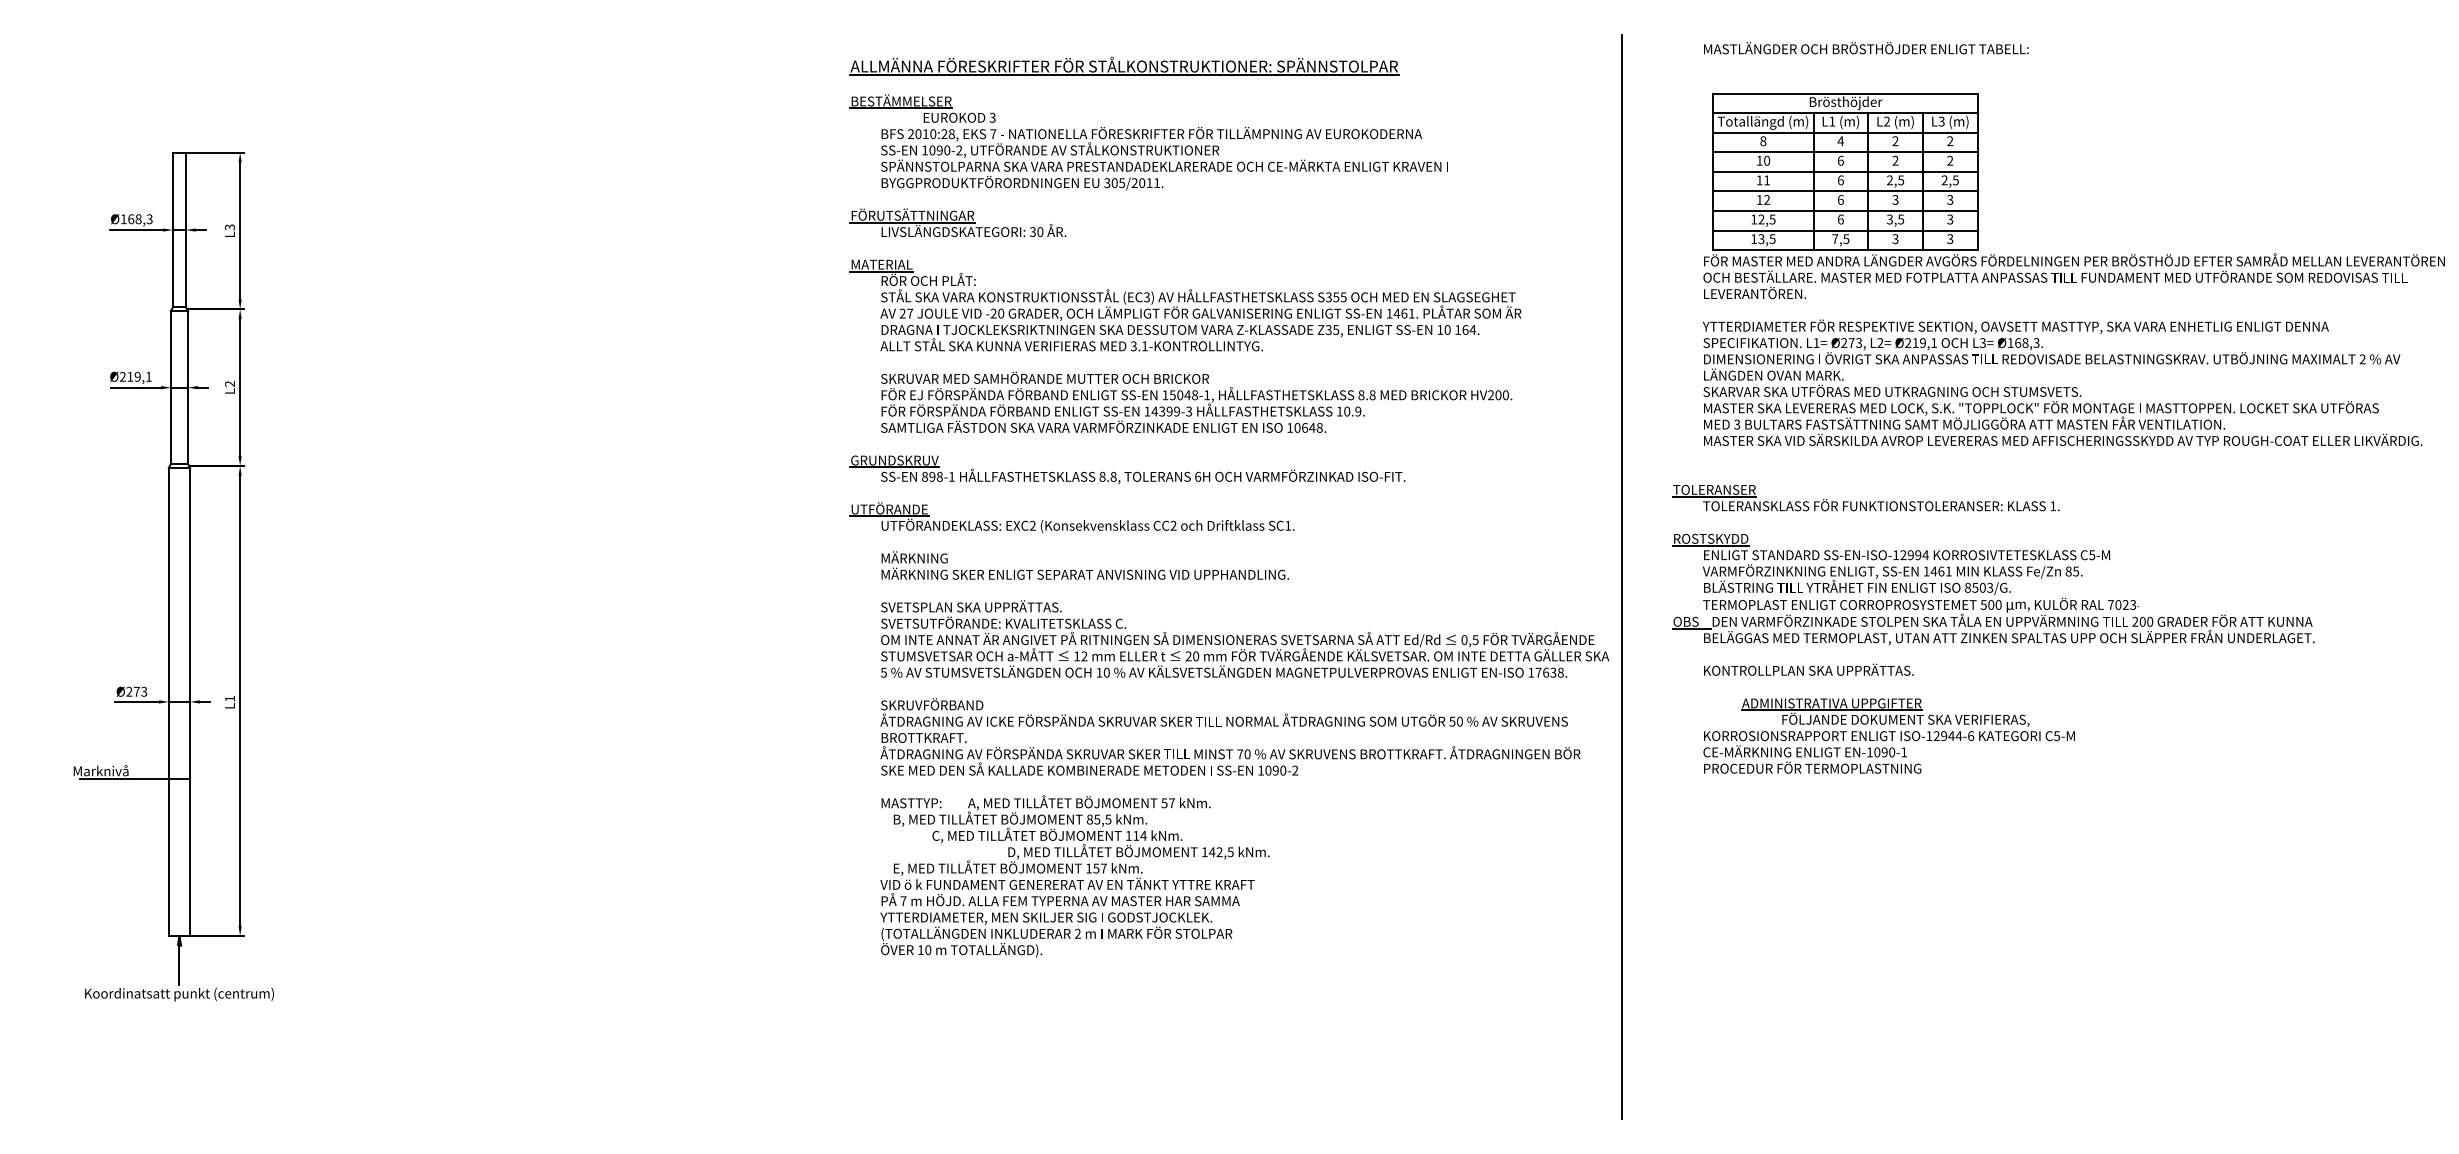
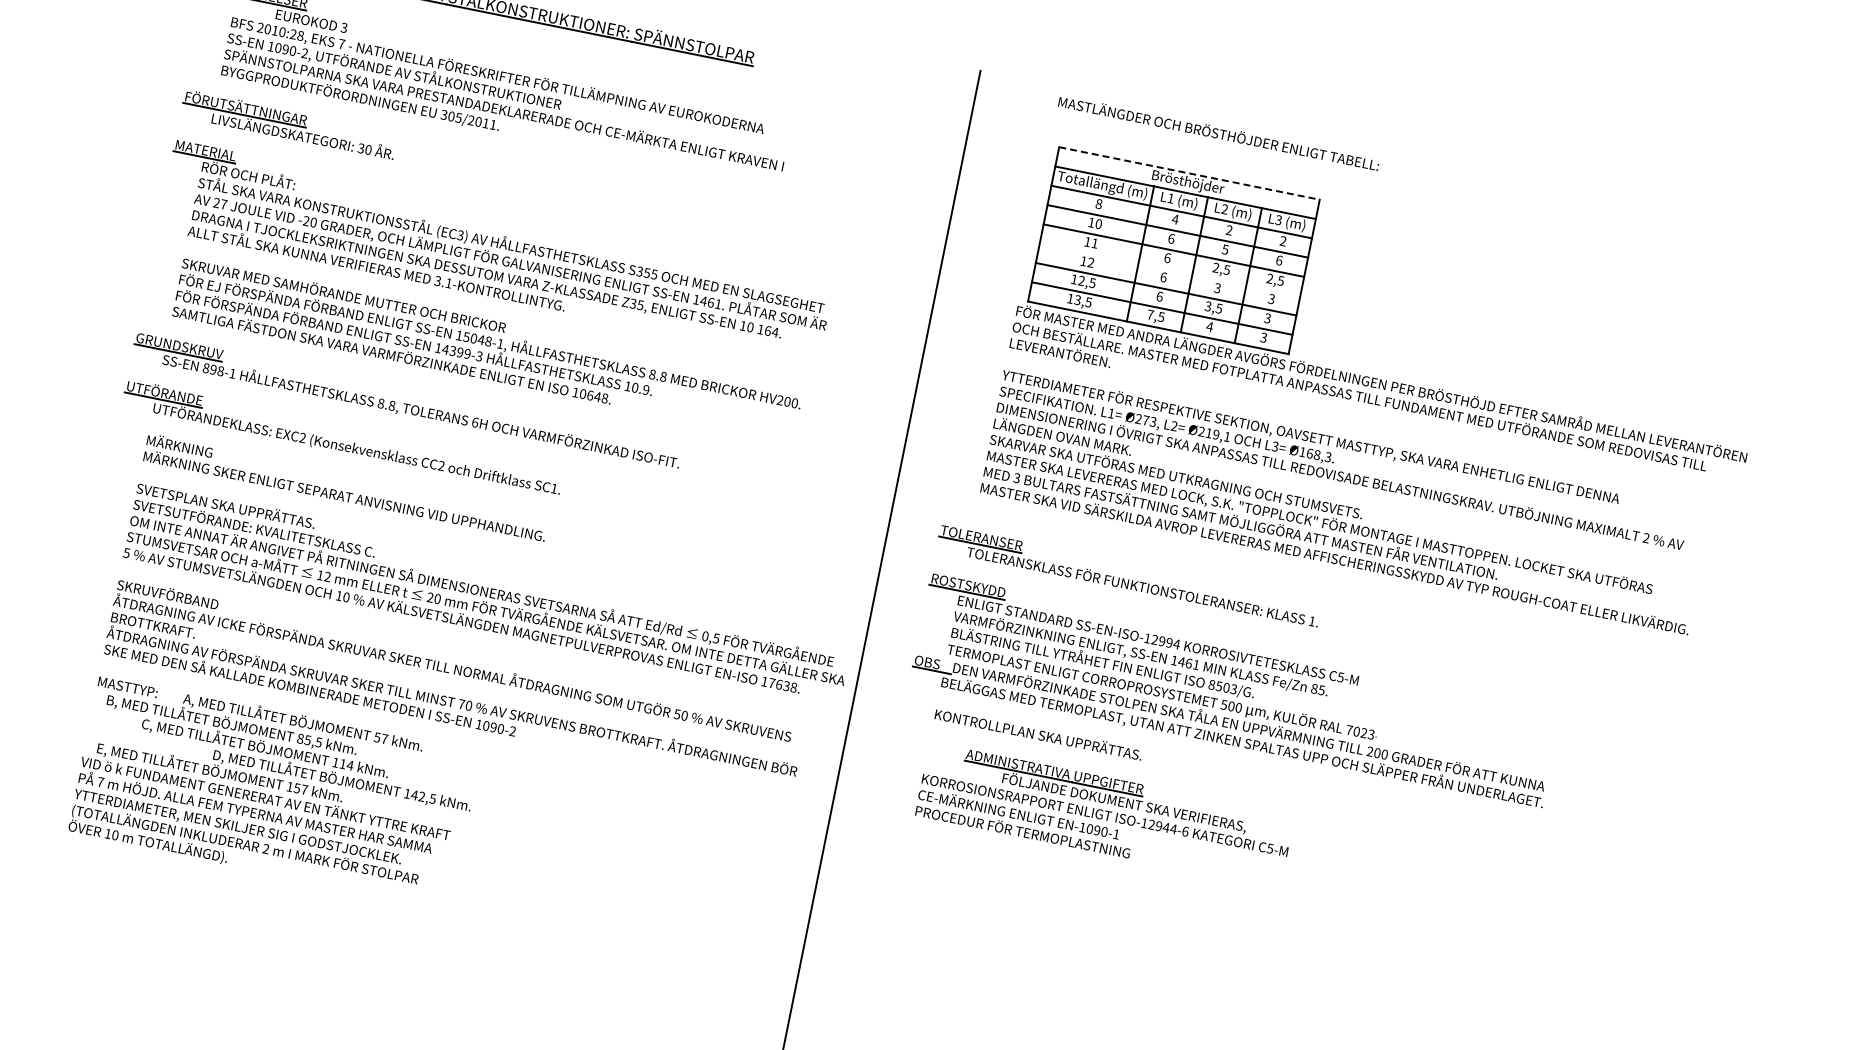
line: (1846, 93) -> (1190, 173), solid -> dashed
text: (1895, 160) -> (1225, 249), 2 -> 5
text: (1950, 160) -> (1279, 260), 2 -> 6
line: (1845, 191) -> (1170, 269), removed
text: (1895, 239) -> (1209, 327), 3 -> 4

